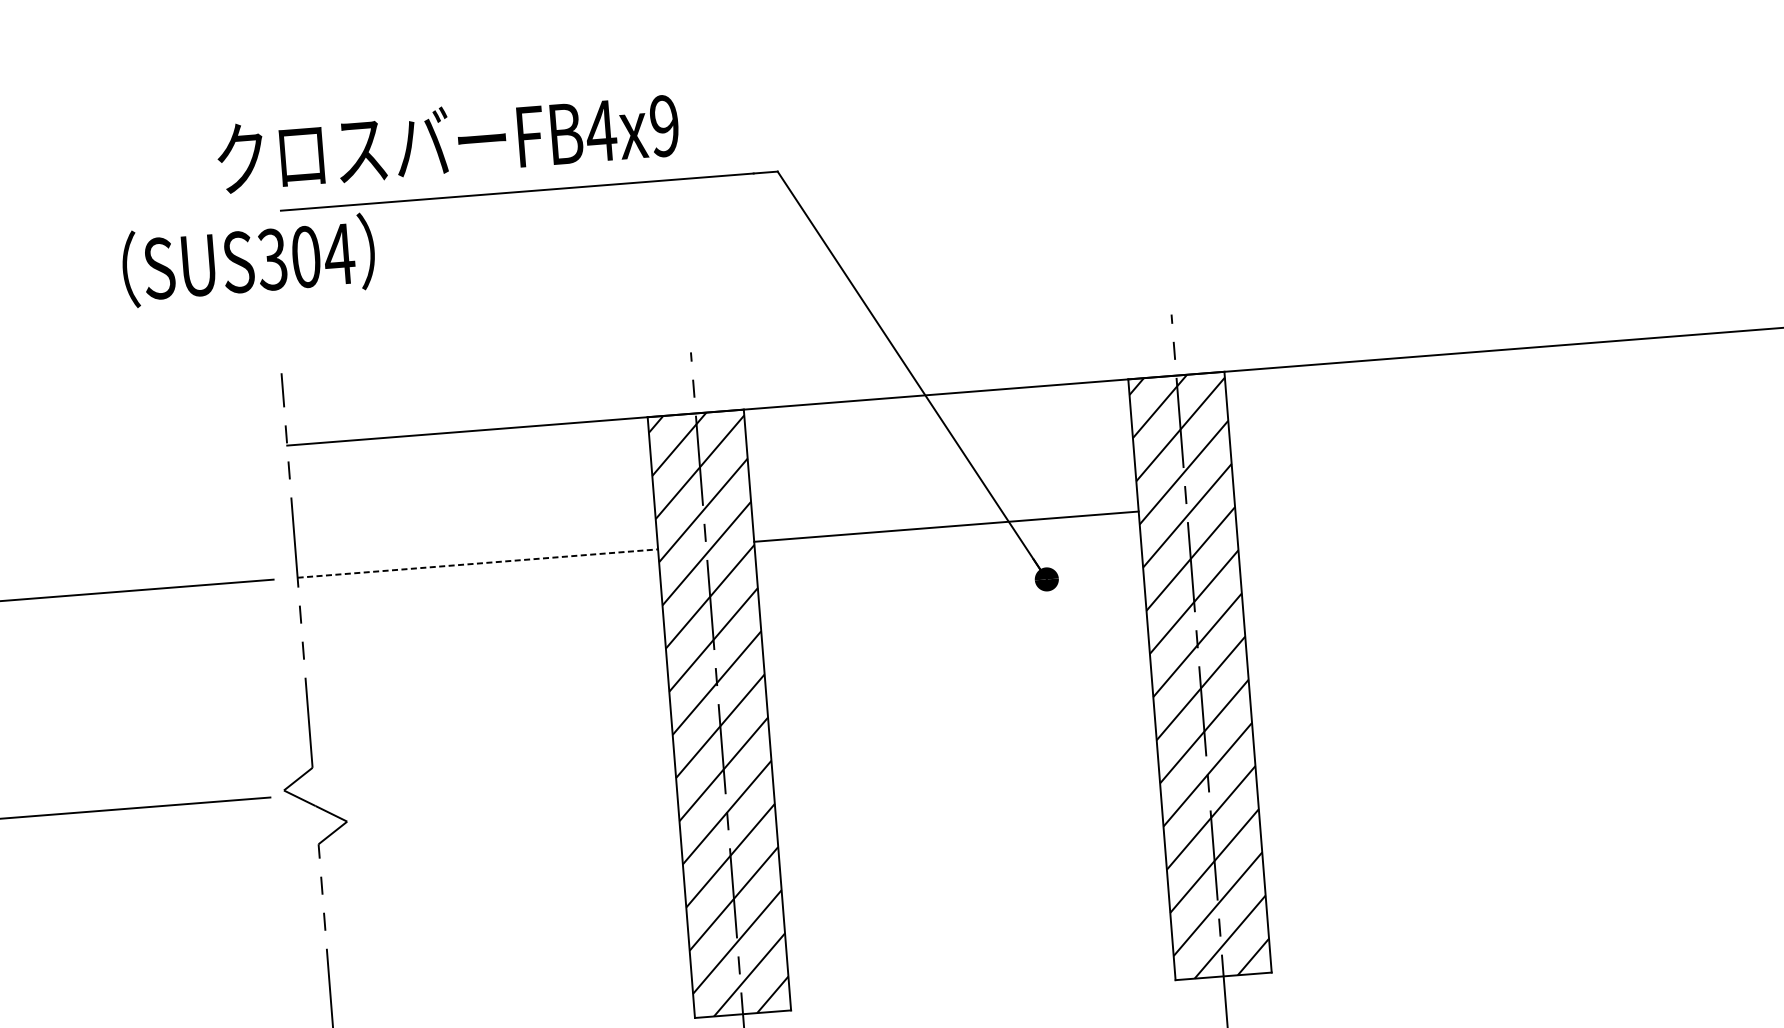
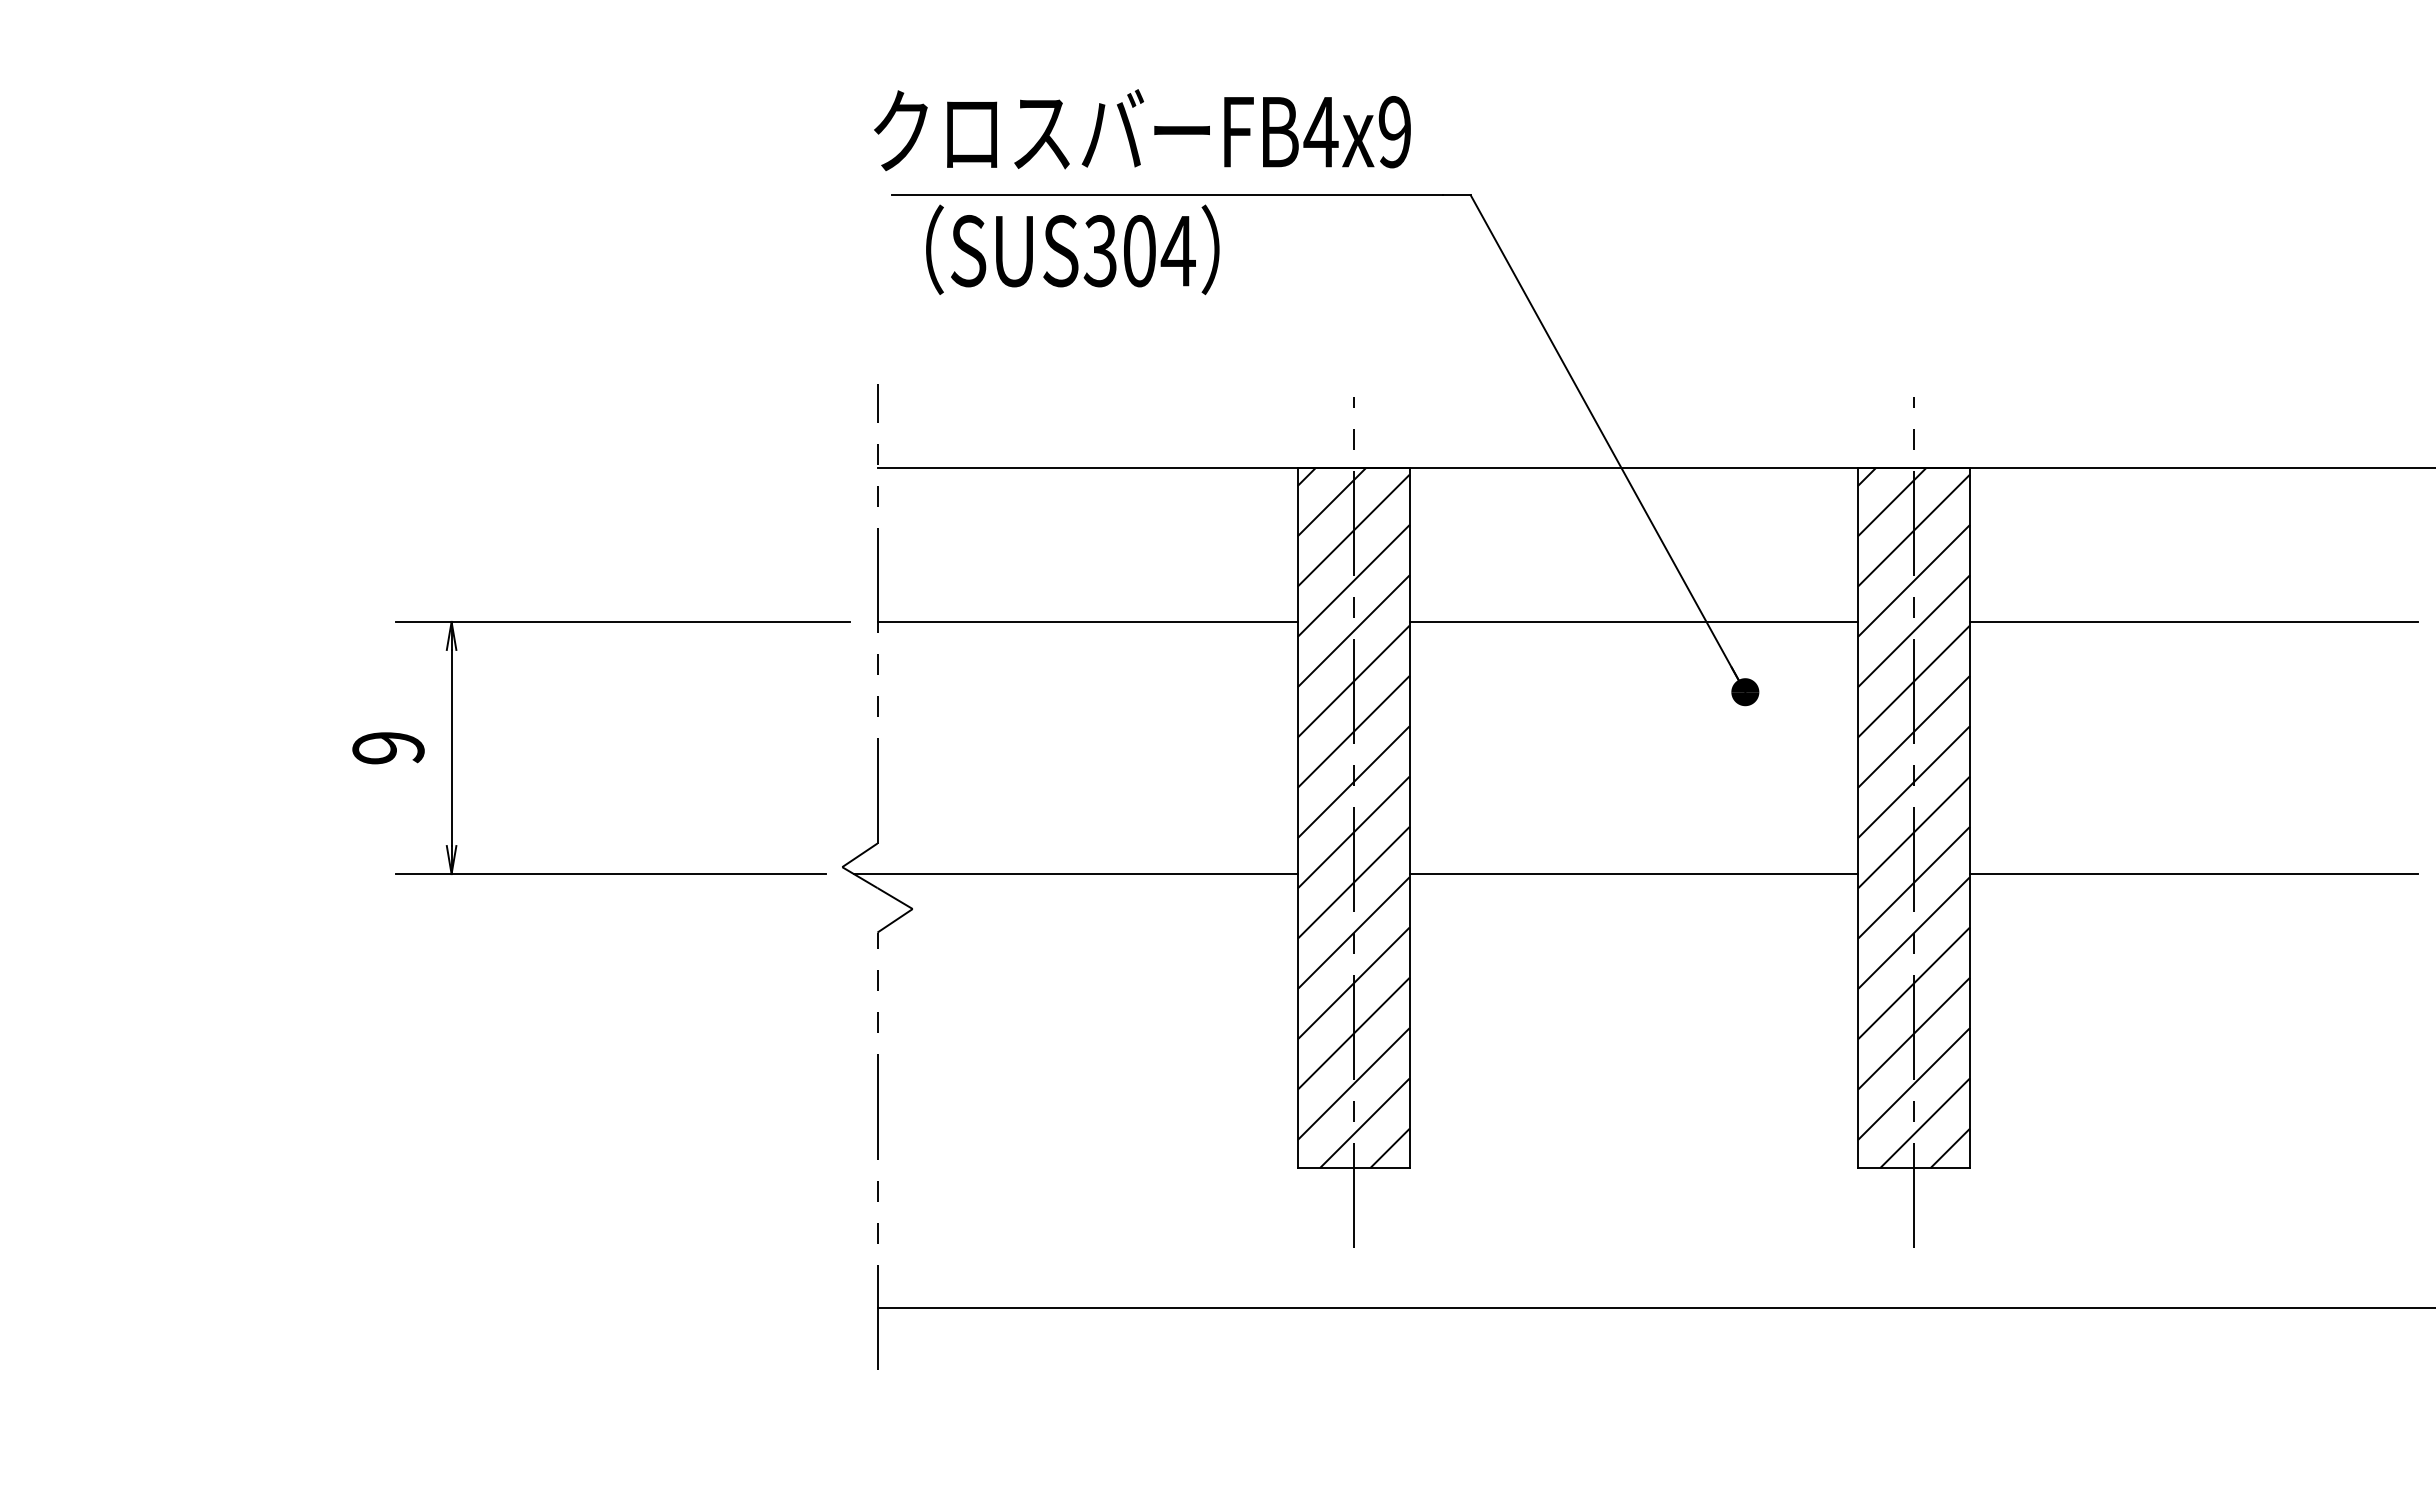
text: (448, 141) -> (1142, 130), moved
text: (248, 260) -> (1072, 249), moved
line: (1427, 488) -> (2194, 621), added
line: (478, 563) -> (1088, 621), dashed -> solid
line: (1444, 705) -> (2194, 874), added
line: (963, 743) -> (1633, 874), added
line: (484, 781) -> (1075, 874), added

